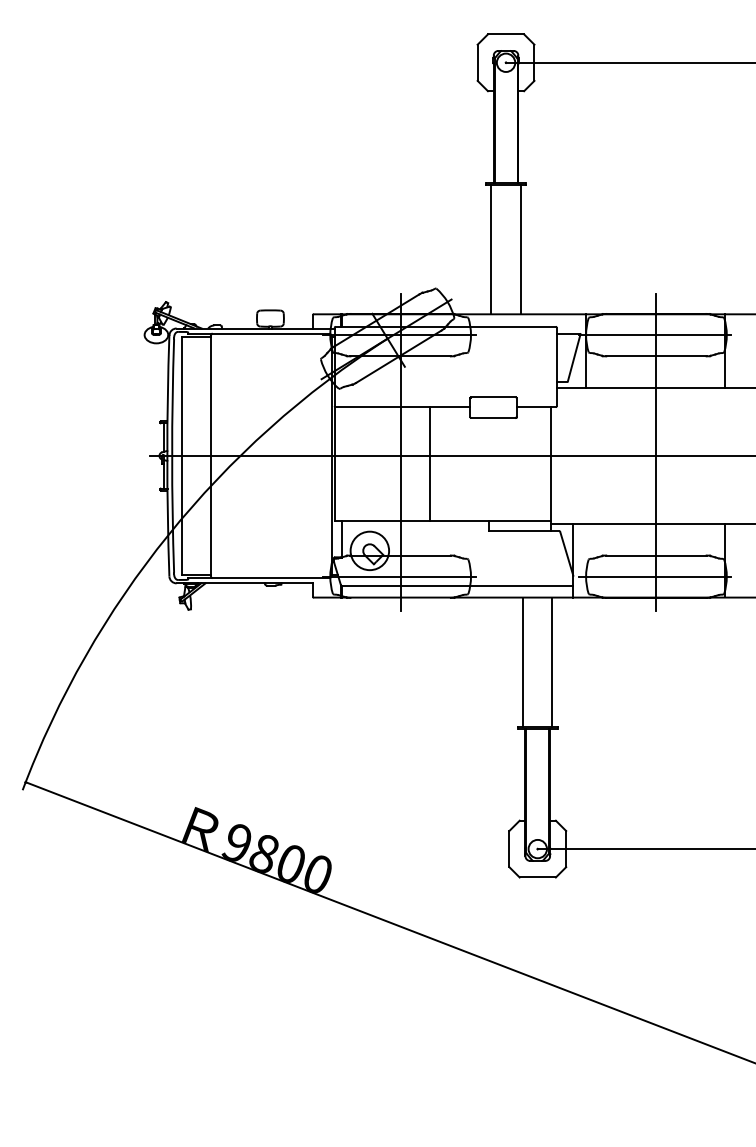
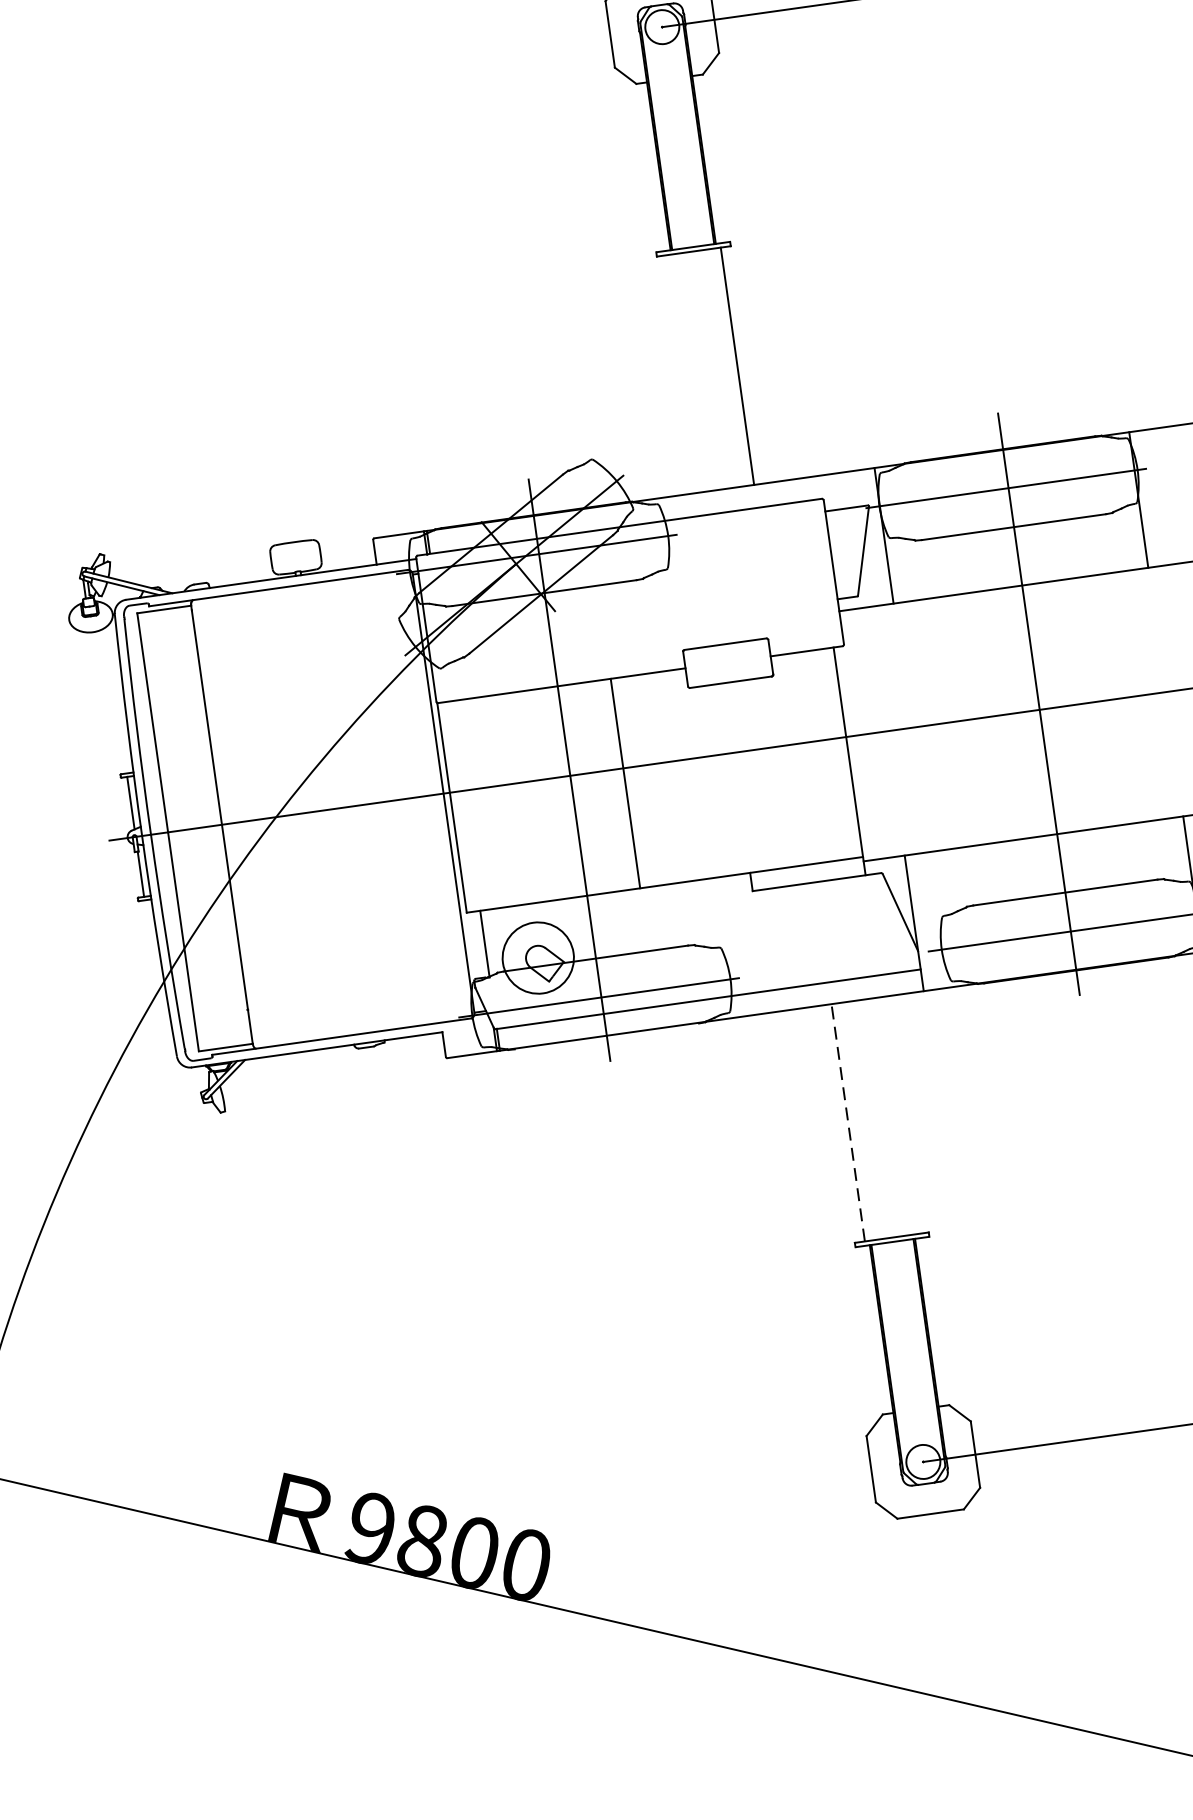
line: (491, 249) -> (683, 373), removed
line: (552, 661) -> (901, 1113), removed
line: (523, 662) -> (849, 1123), solid -> dashed

